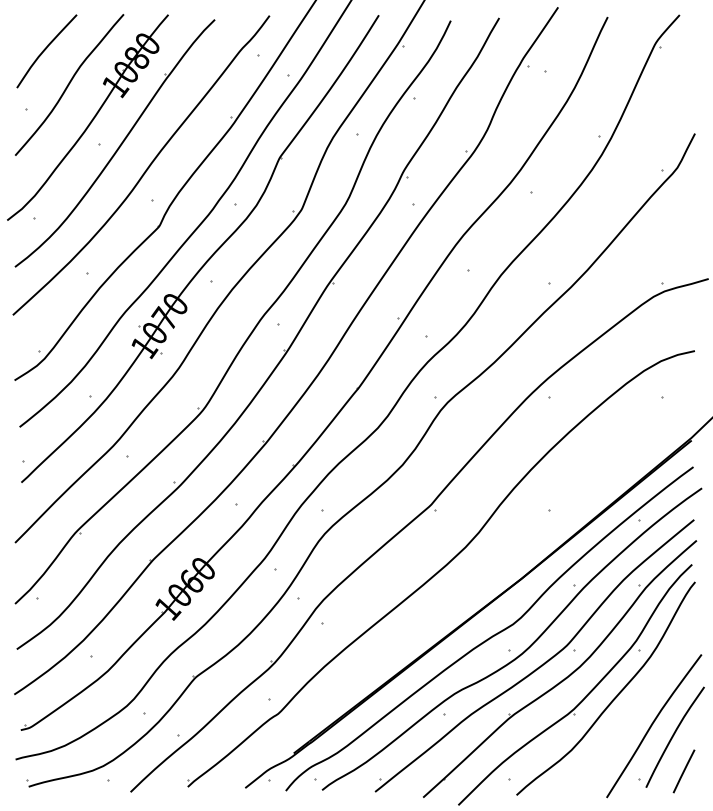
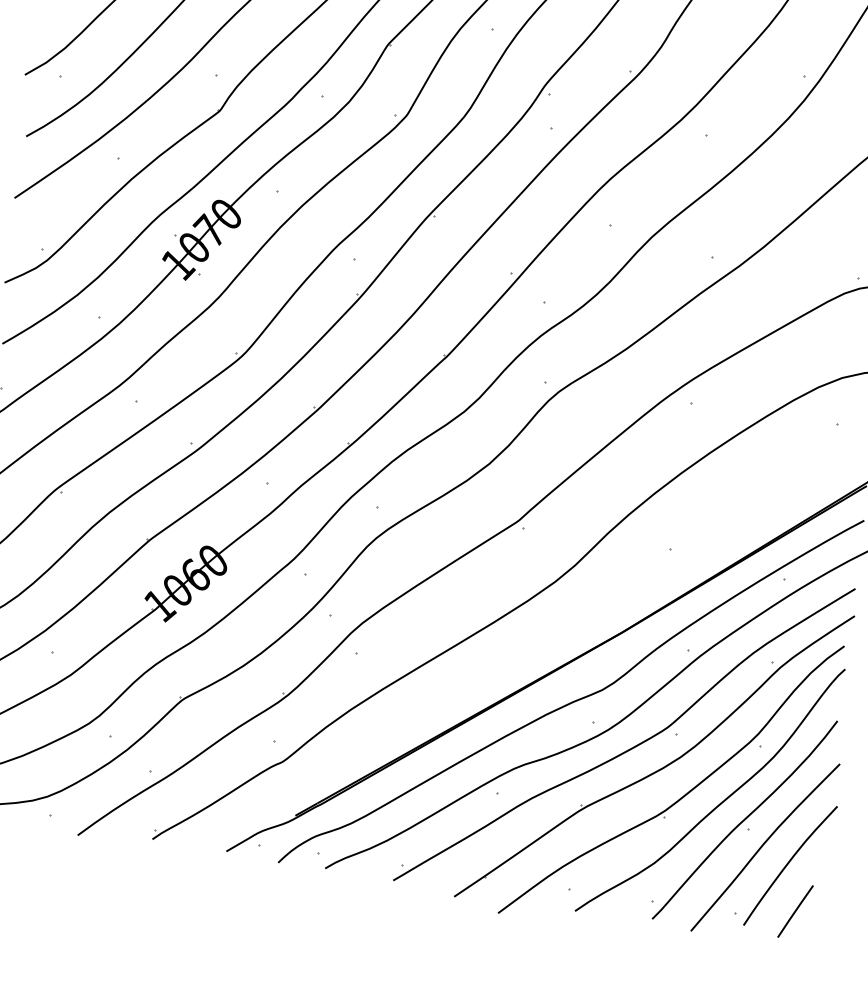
part: (634, 707) -> (743, 819), added

